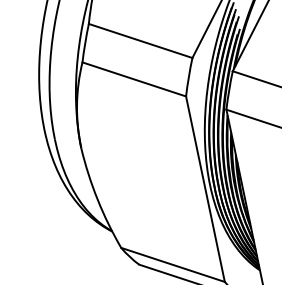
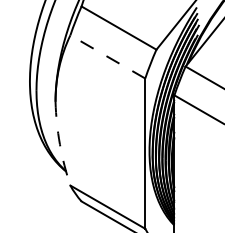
line: (133, 79) -> (107, 56), solid -> dashed
arc: (97, 200) -> (59, 144), solid -> dashed

